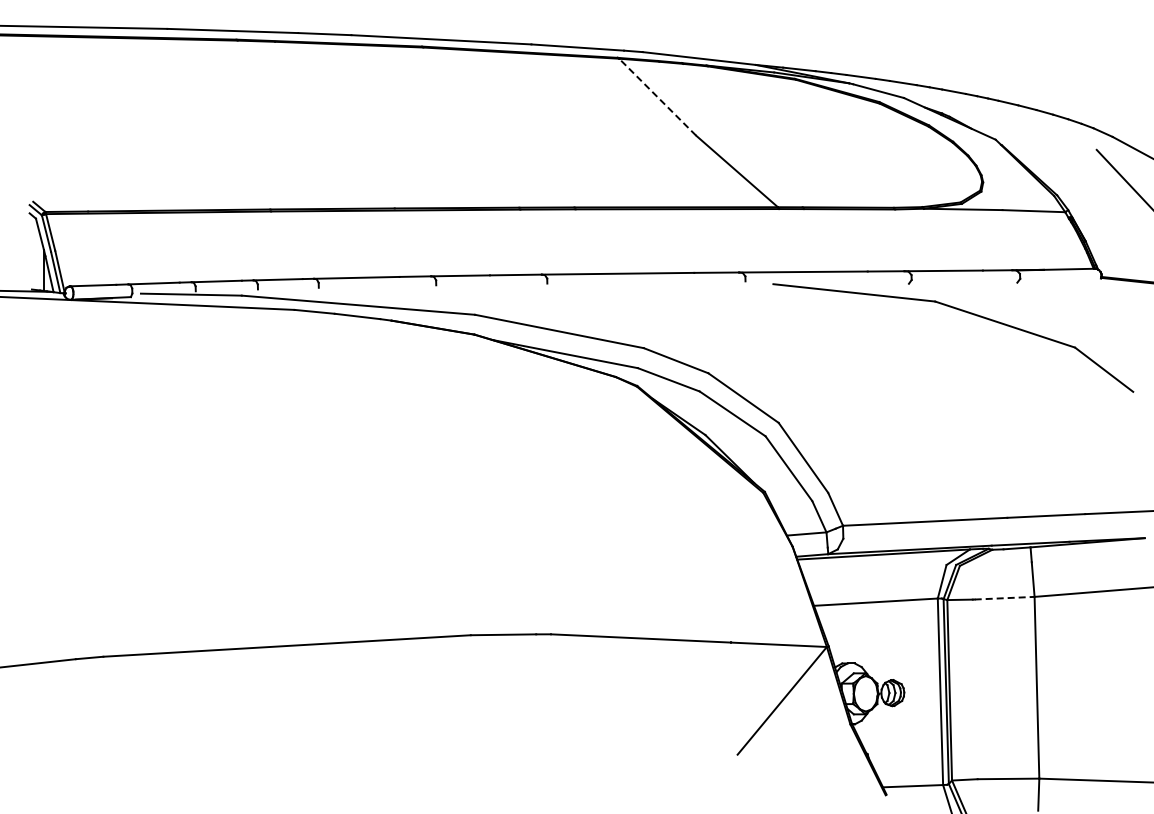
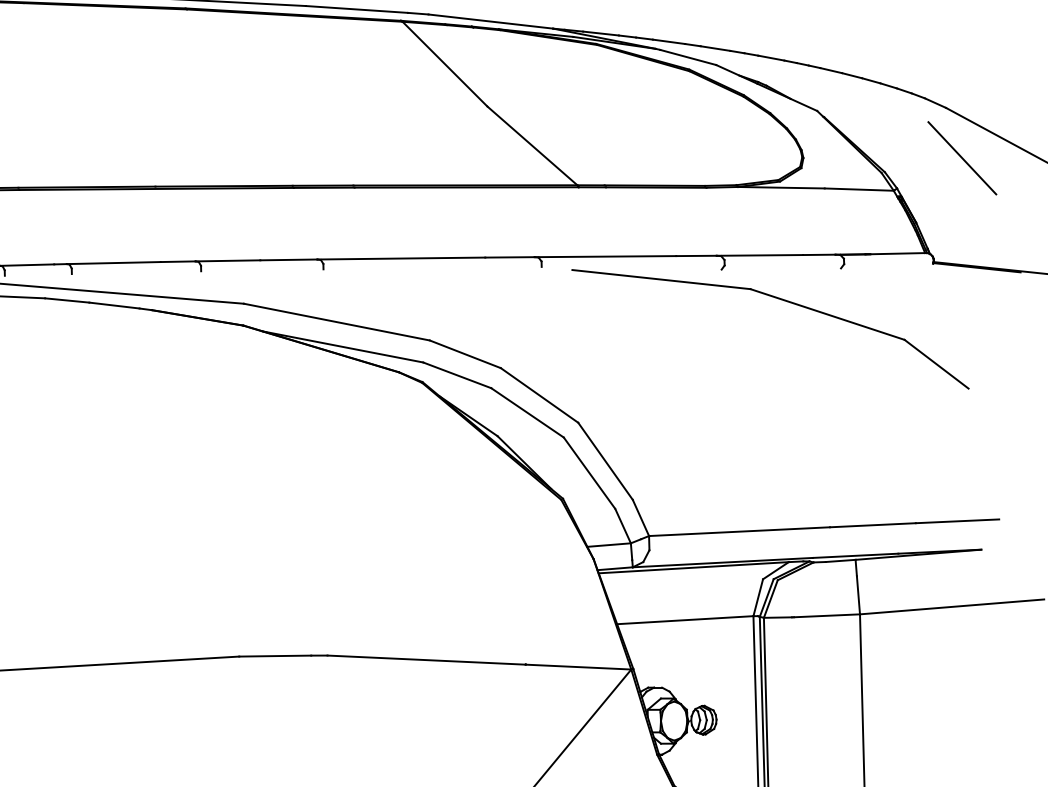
line: (657, 96) -> (444, 63), dashed -> solid
line: (1004, 598) -> (826, 616), dashed -> solid

